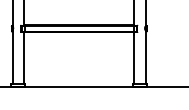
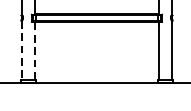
line: (24, 57) -> (35, 50), solid -> dashed
line: (12, 58) -> (22, 51), solid -> dashed

